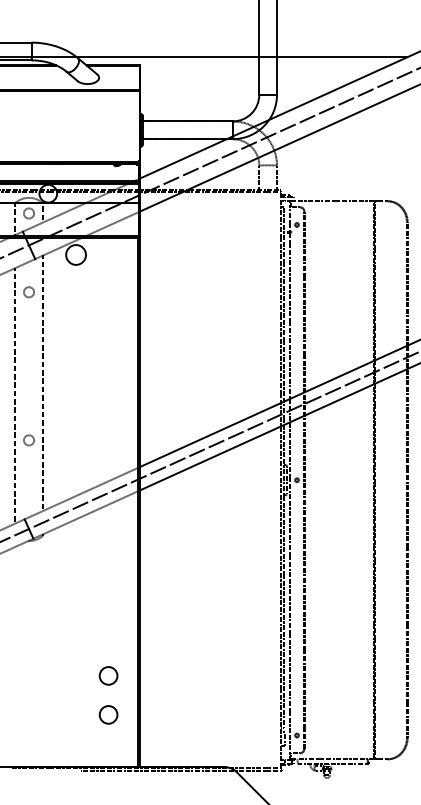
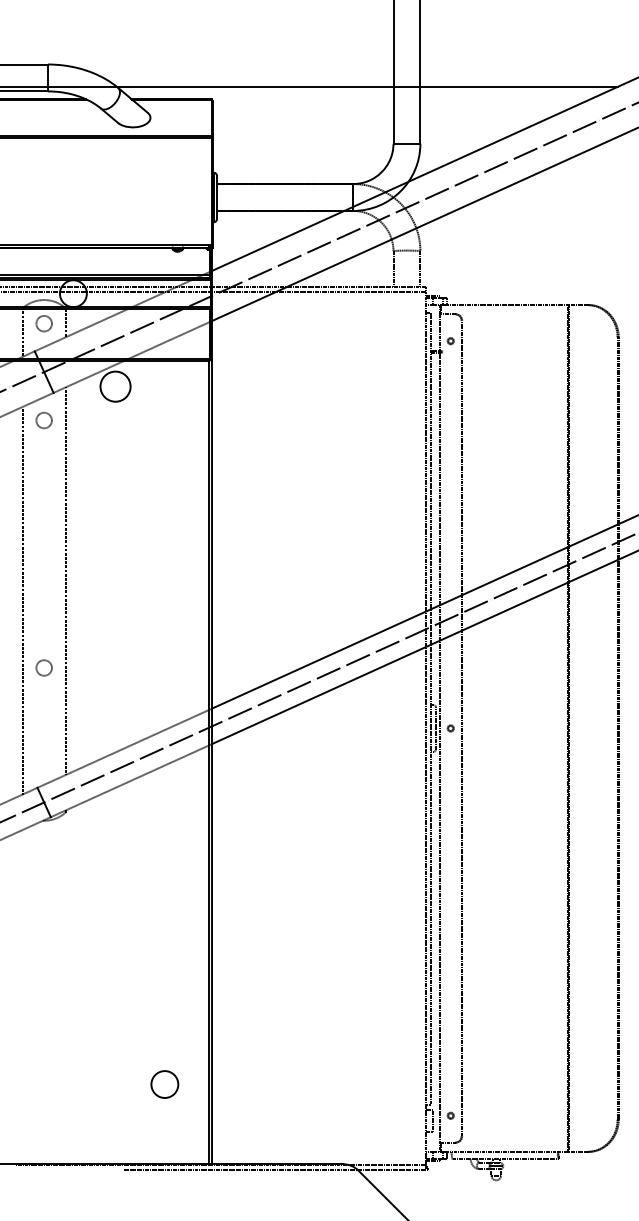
circle: (28, 292) -> (43, 420), moved
circle: (108, 675) -> (164, 1024), removed

